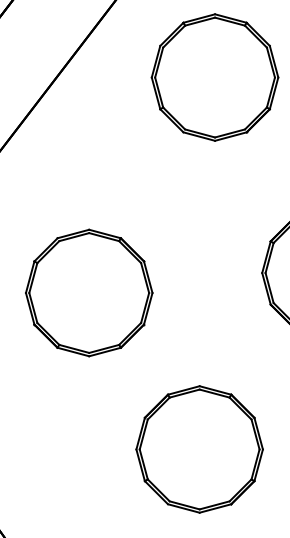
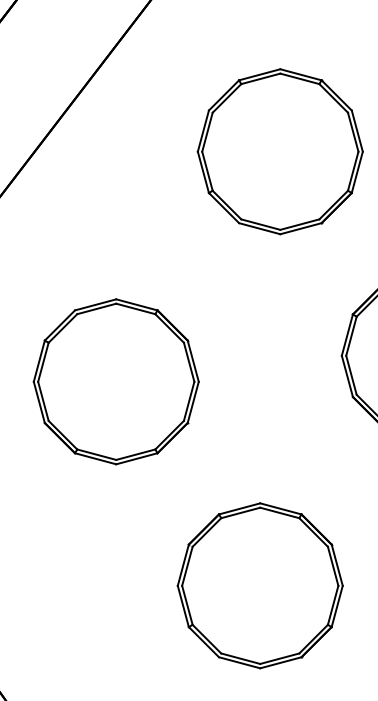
part: (214, 77) -> (279, 151), moved

